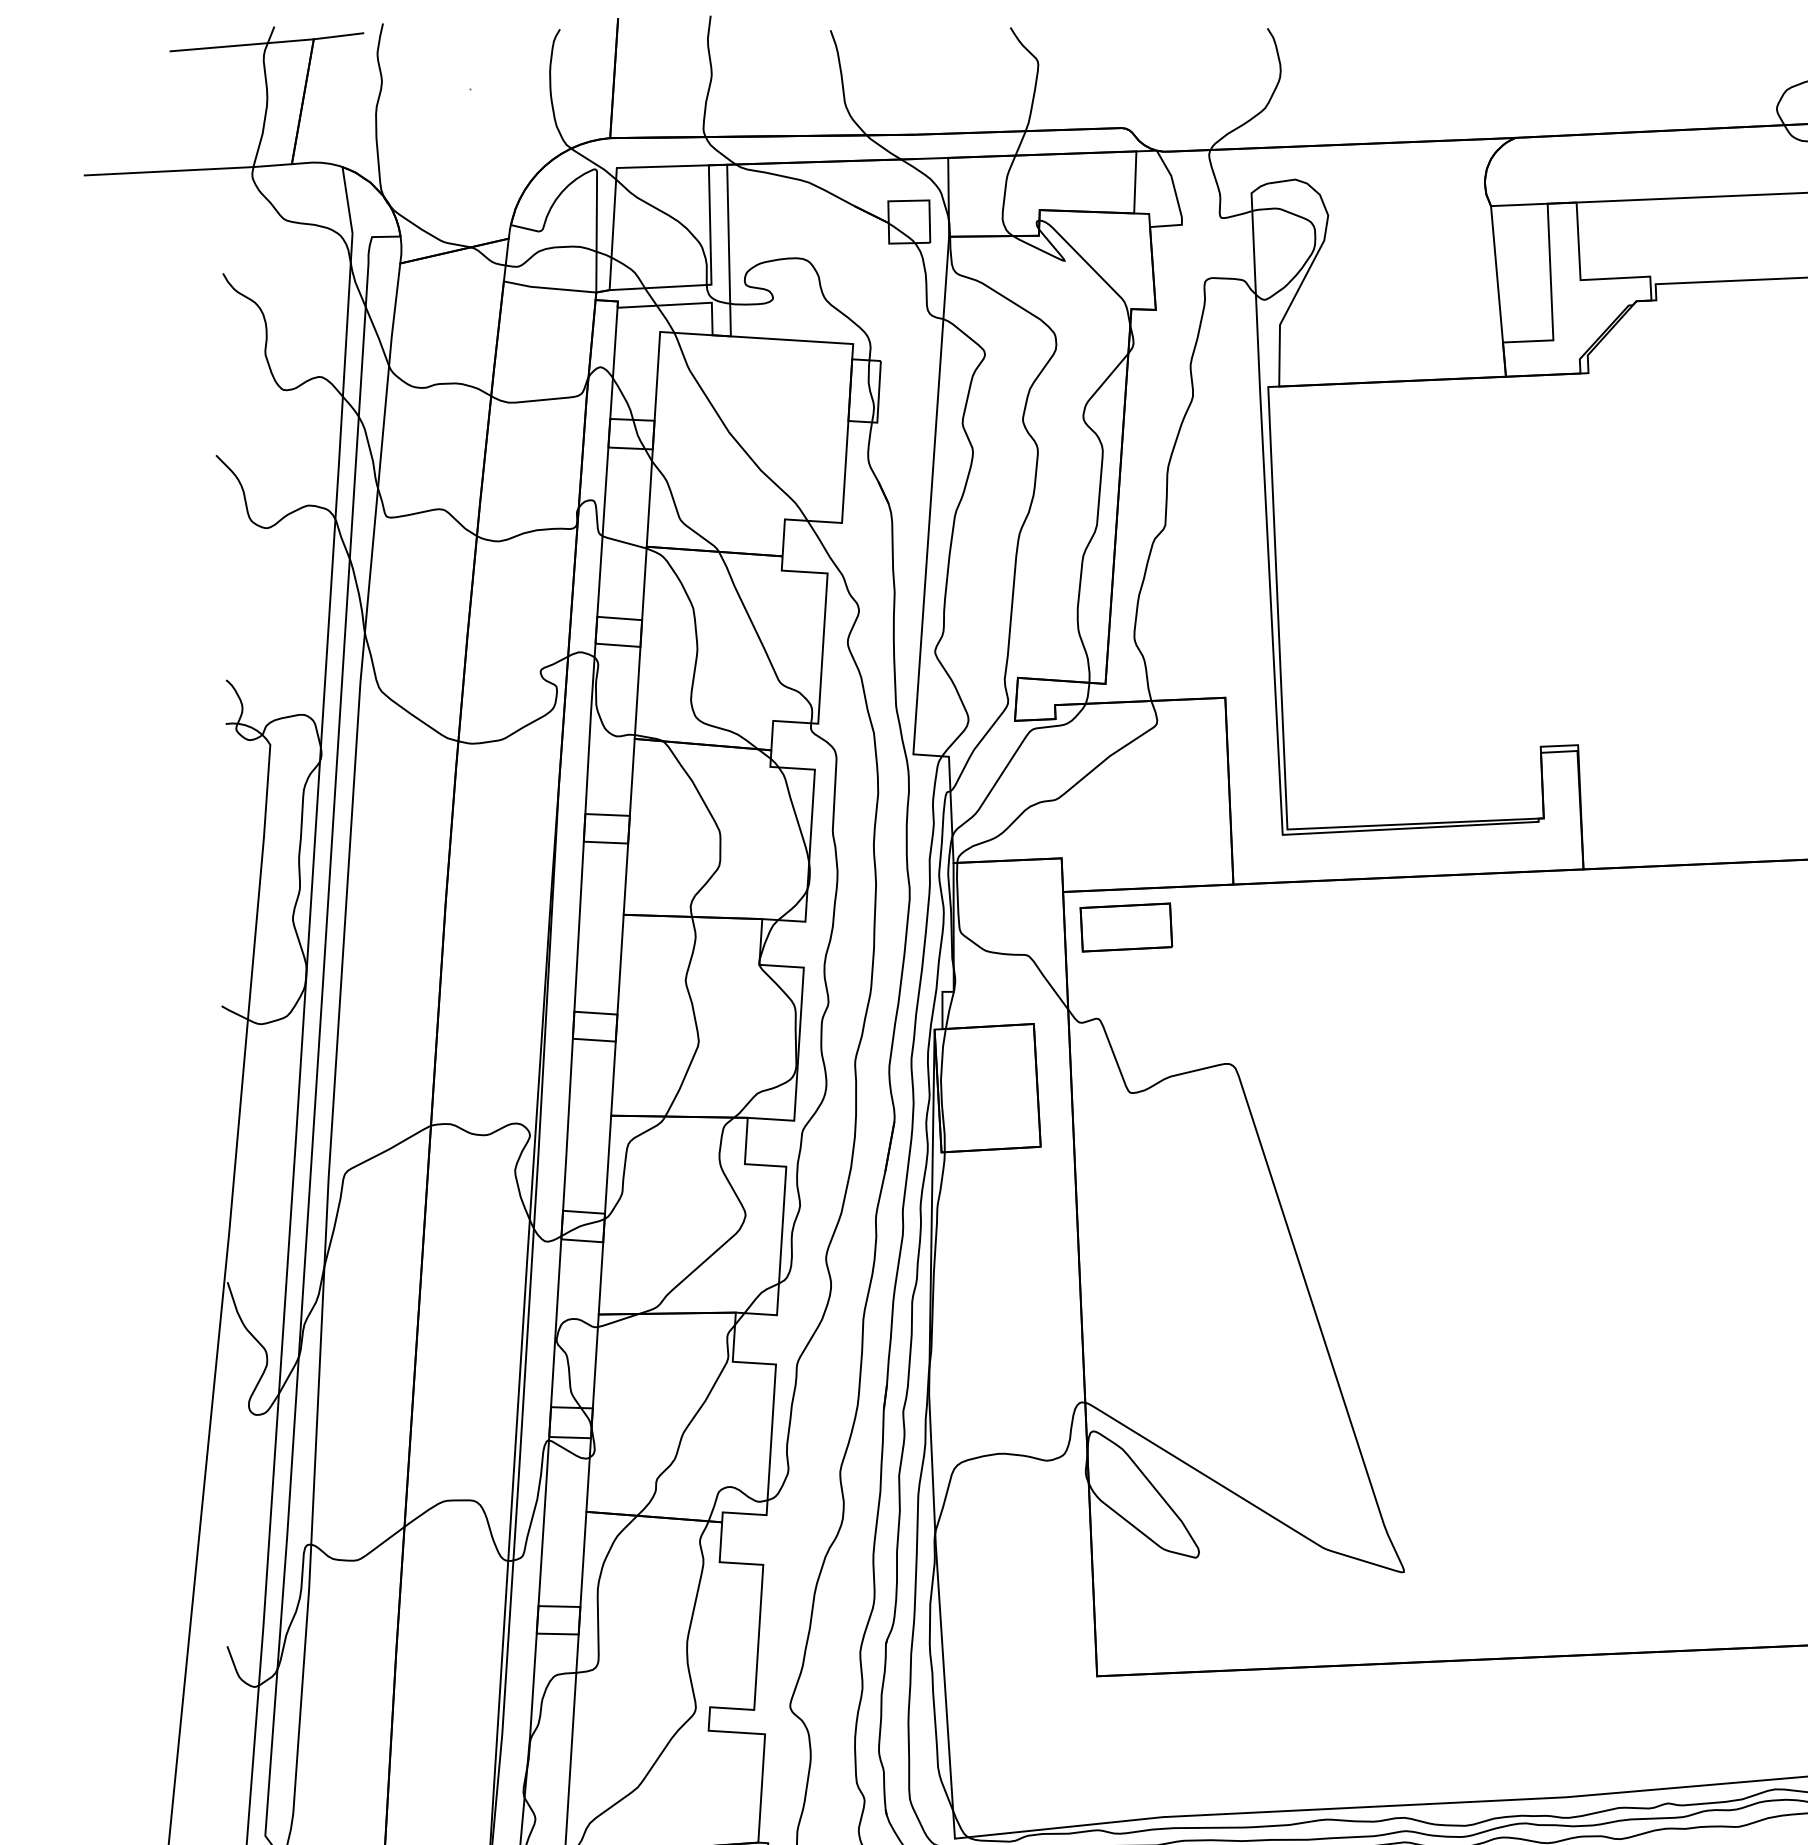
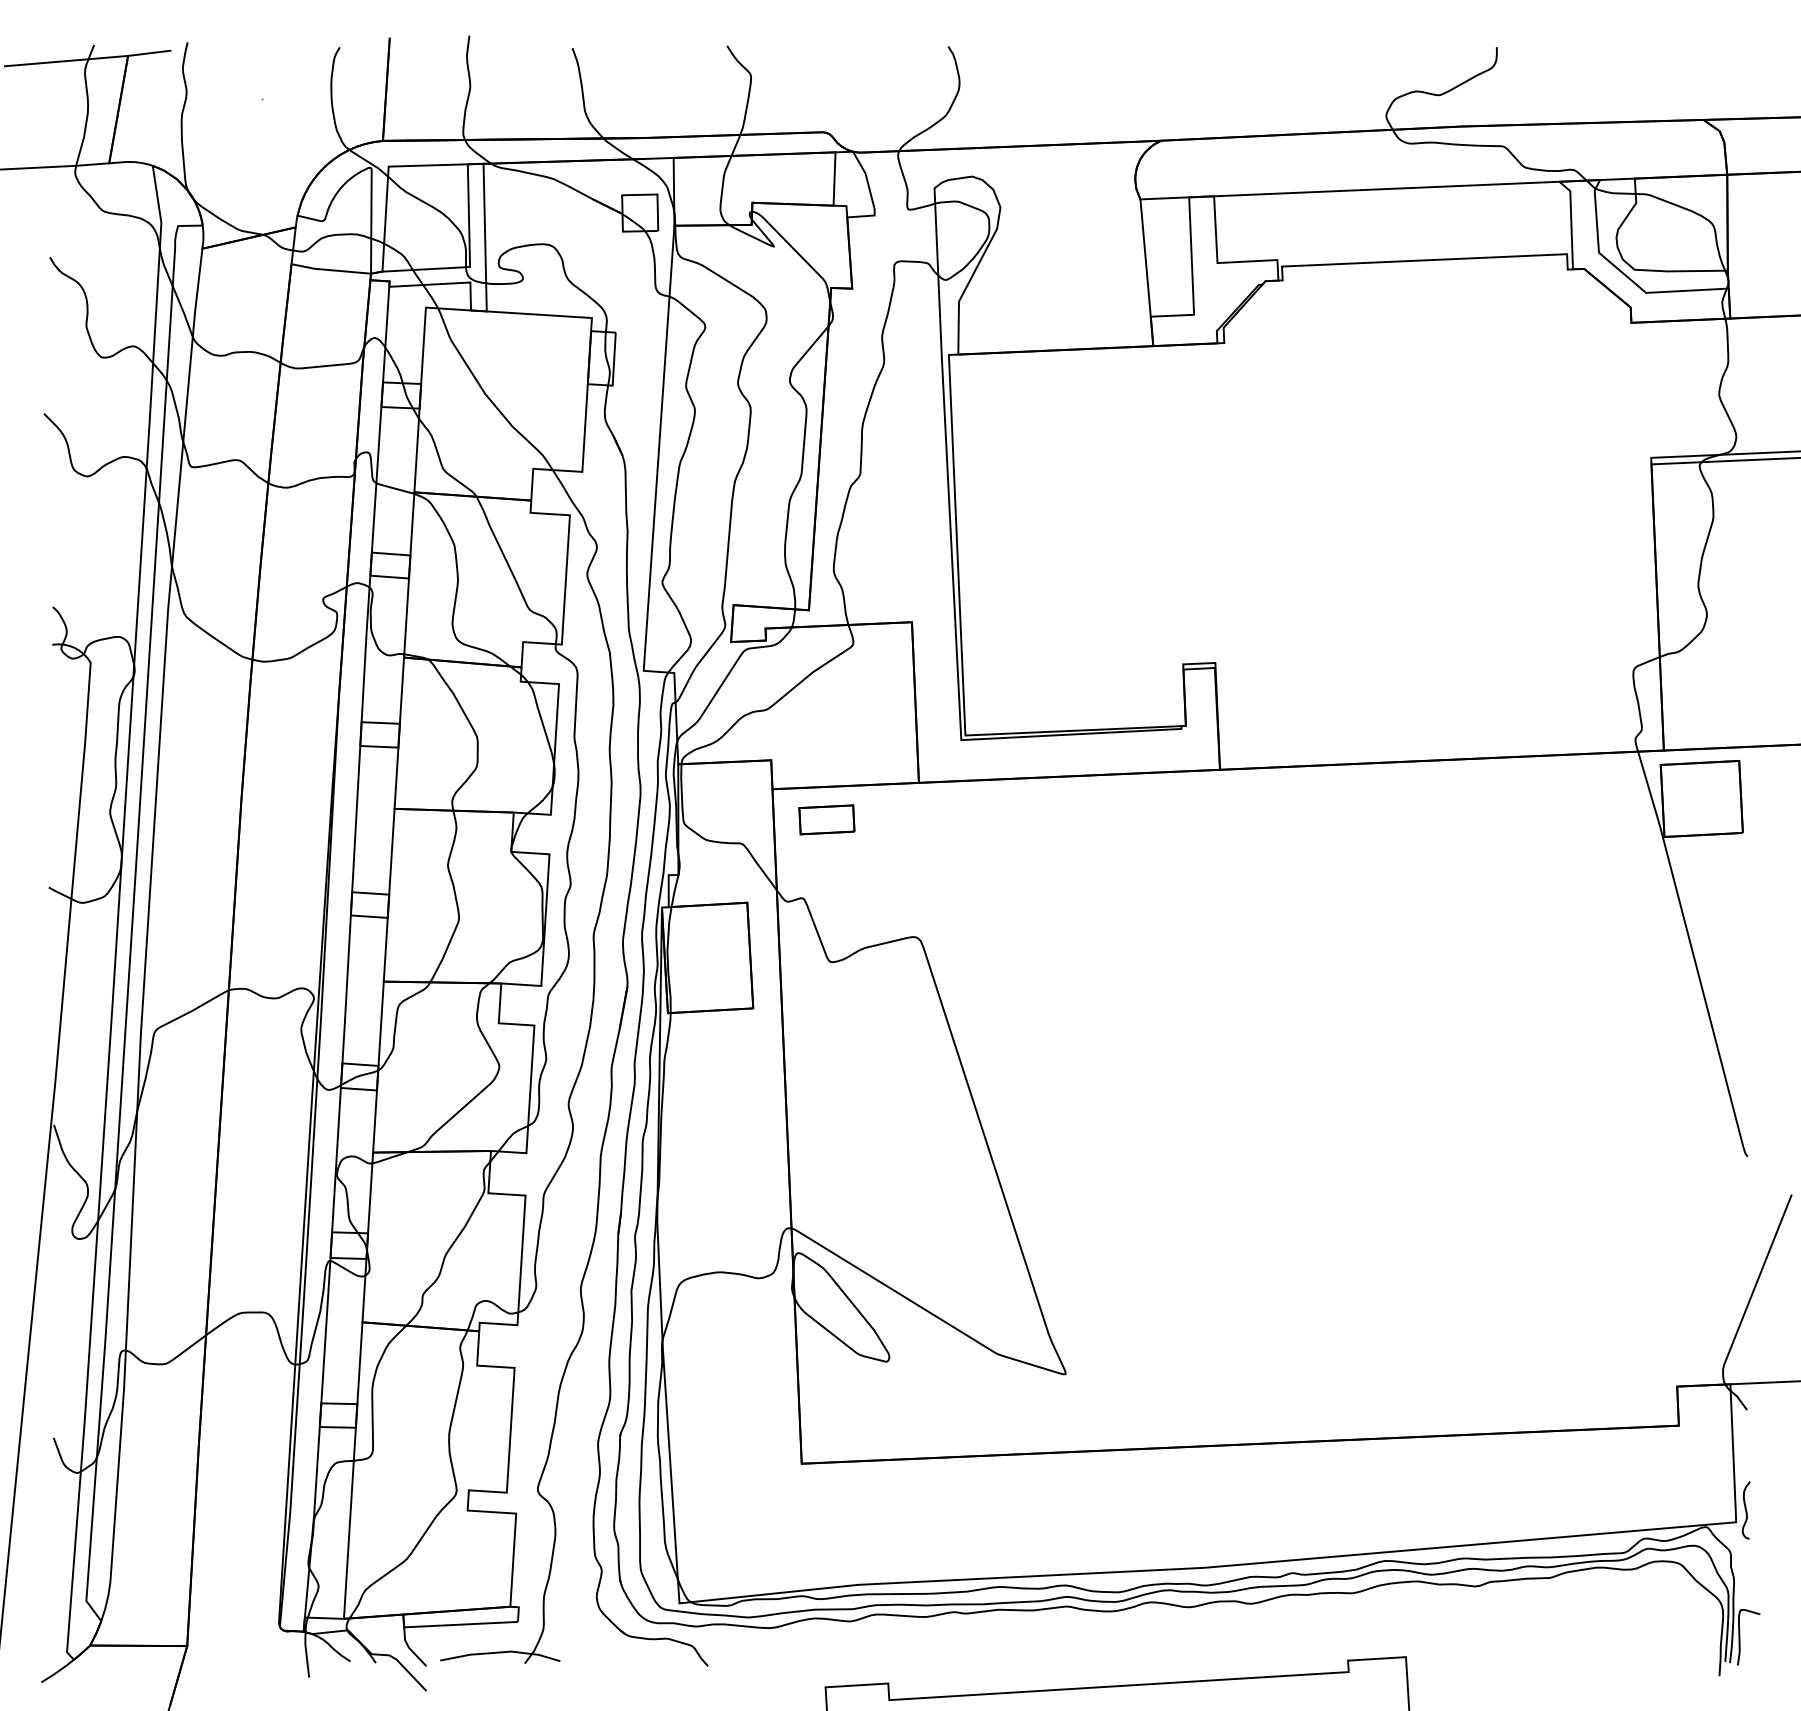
part: (1125, 927) -> (826, 819), size x0.7

